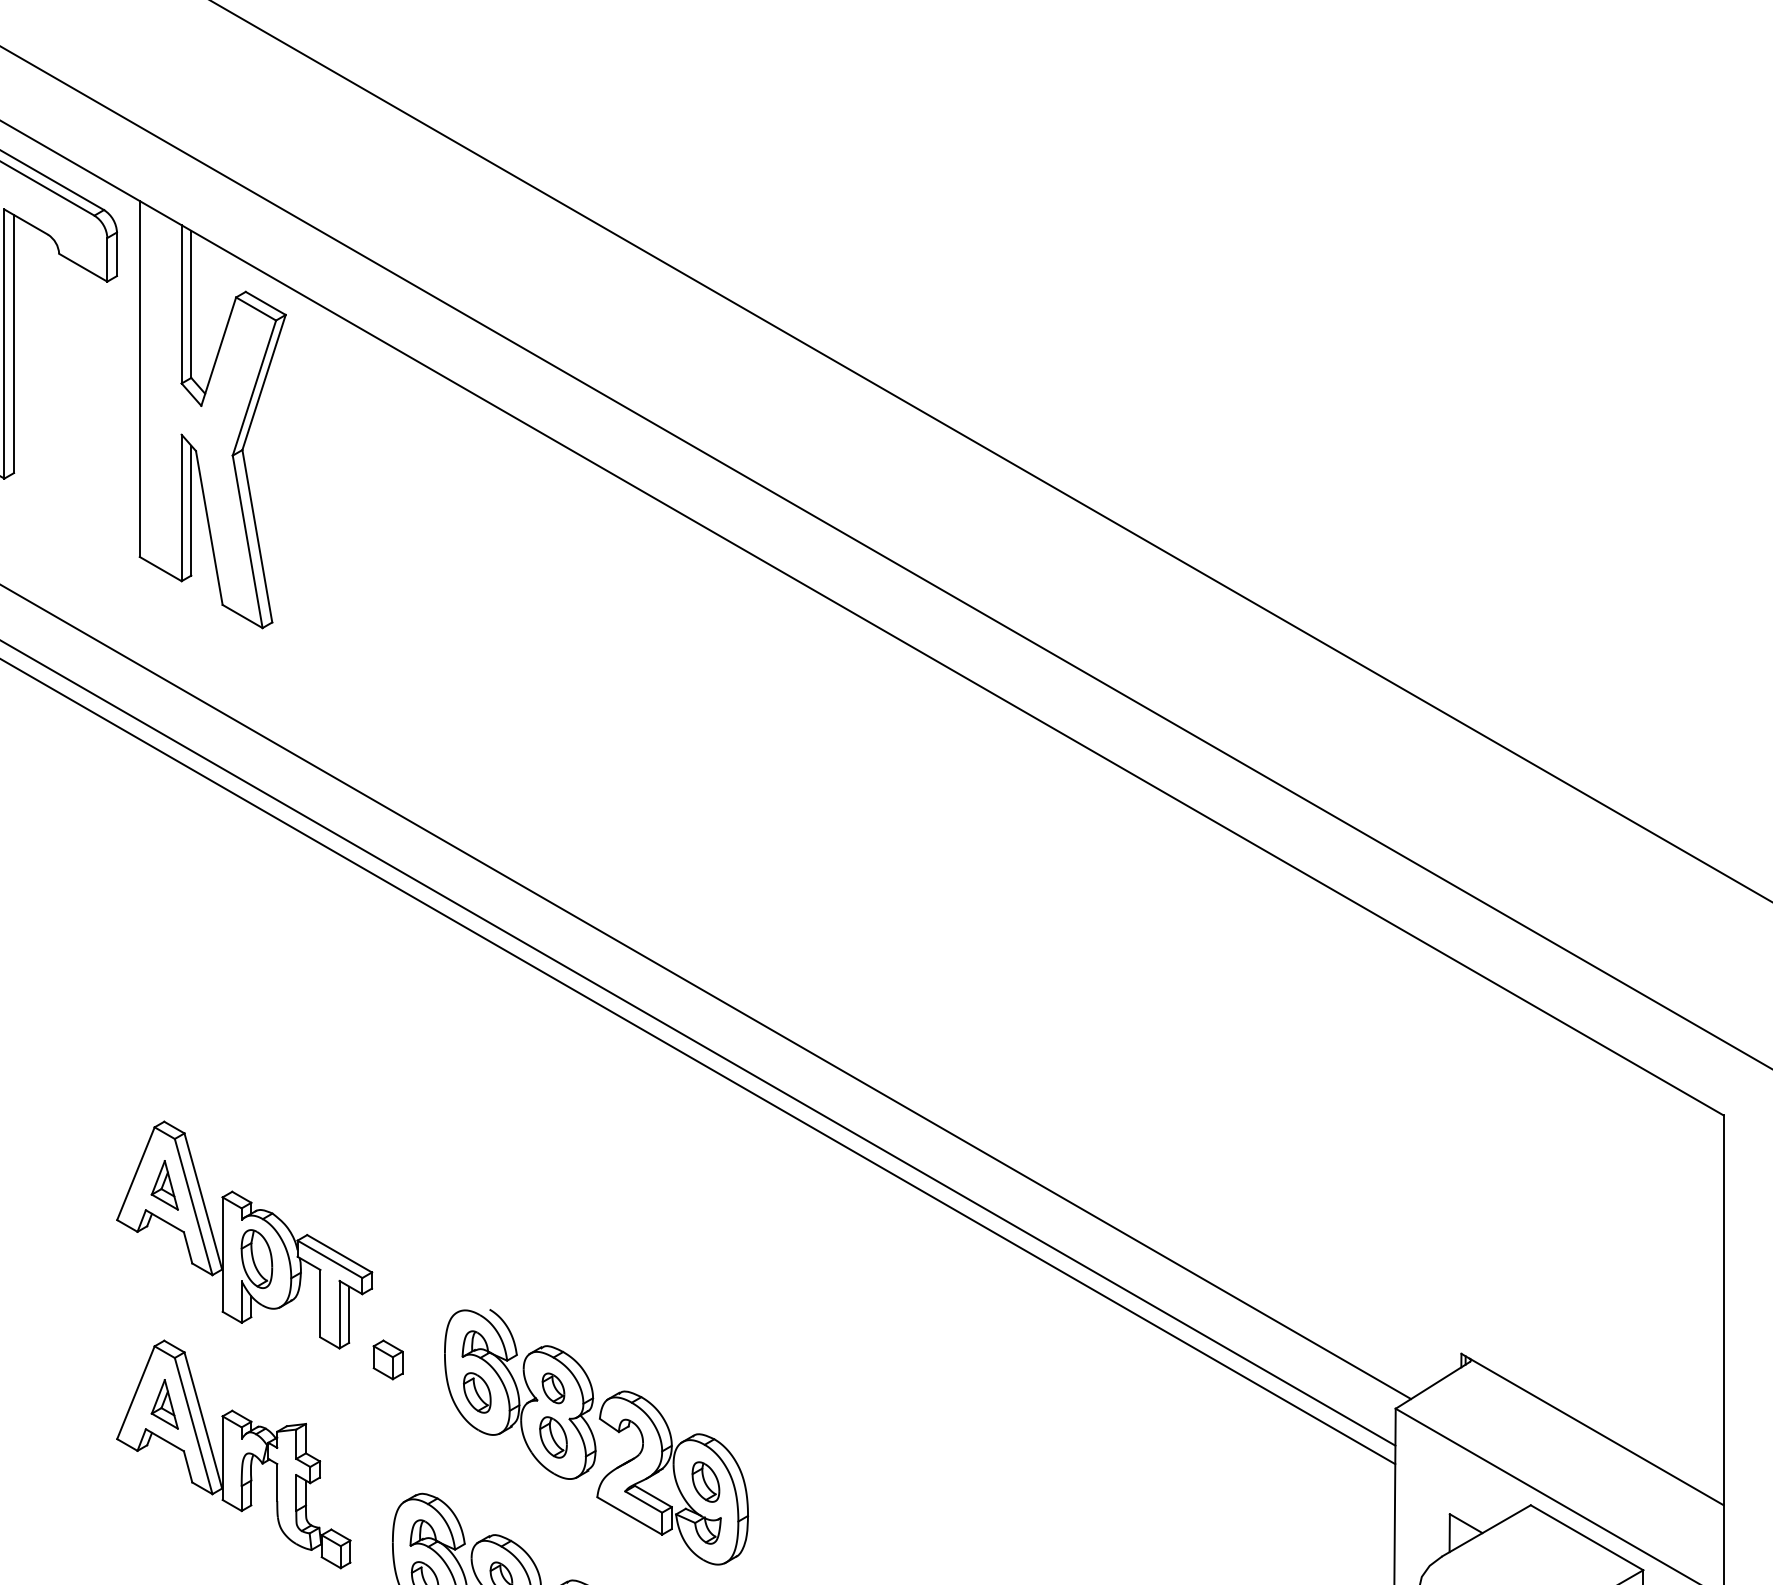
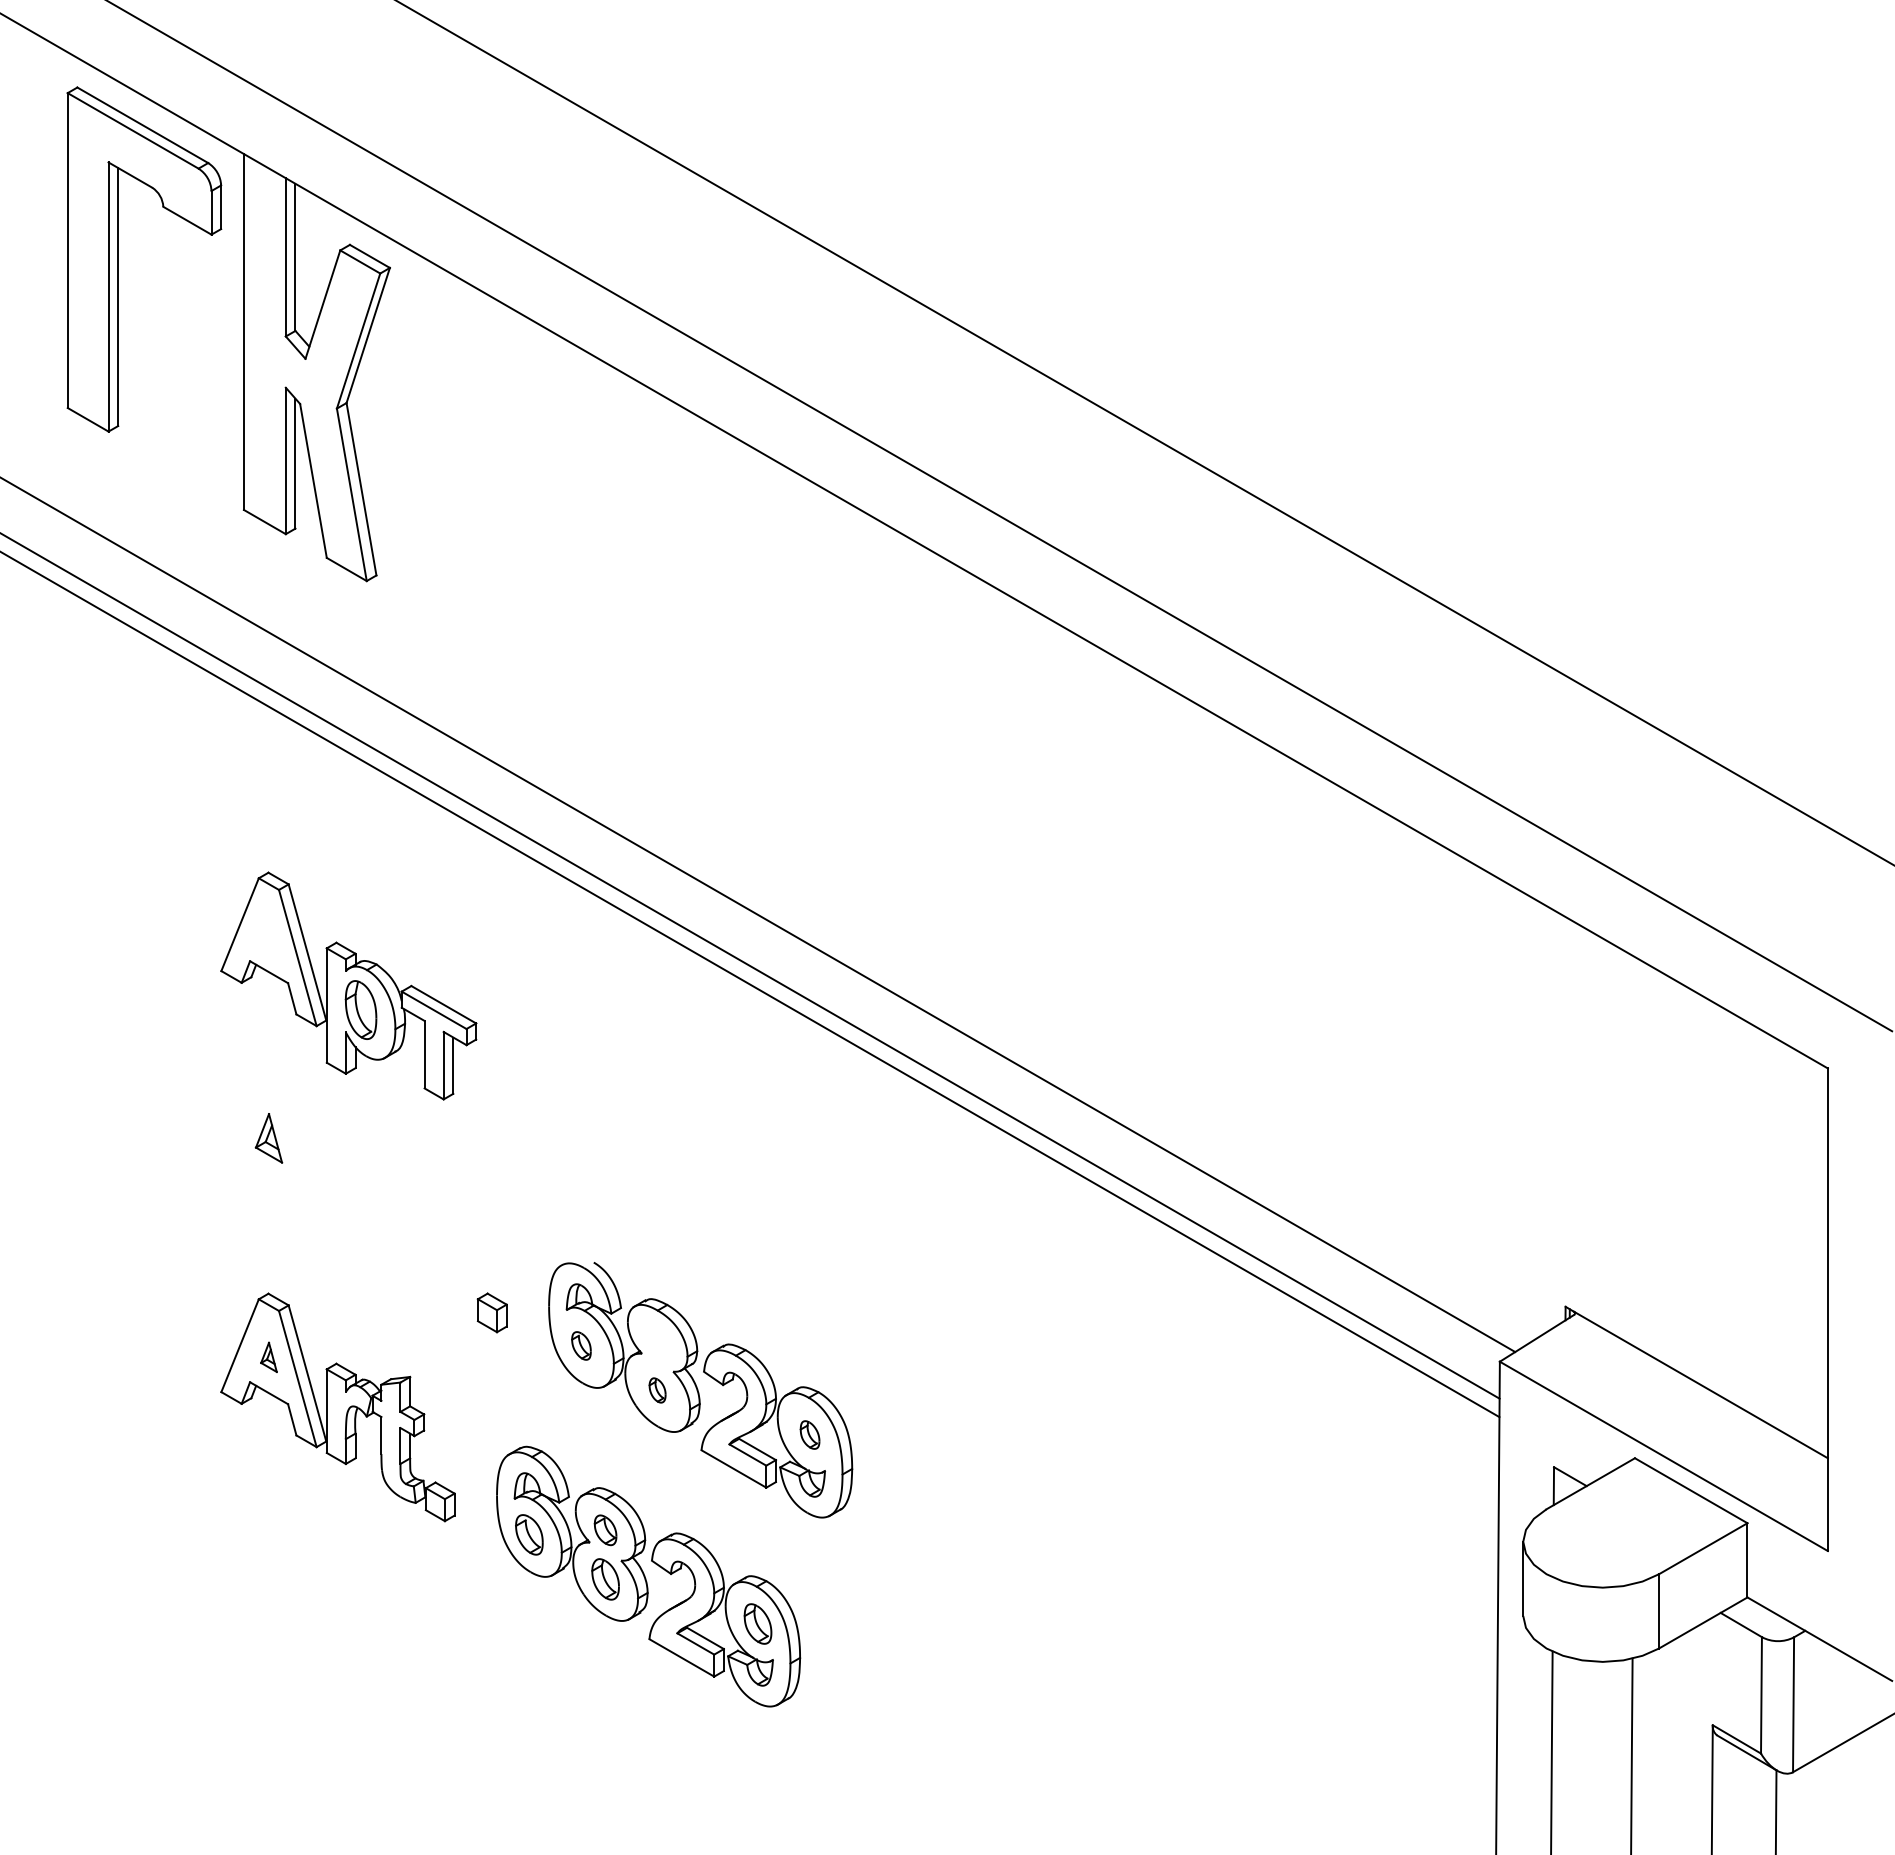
part: (244, 1234) -> (348, 985), moved
part: (553, 1388) -> (657, 1341), removed
part: (477, 1392) -> (581, 1345), size x0.7
part: (164, 1404) -> (268, 1357), size x0.6
part: (553, 1437) -> (657, 1390), size x0.6
part: (705, 1481) -> (809, 1434), size x0.7

